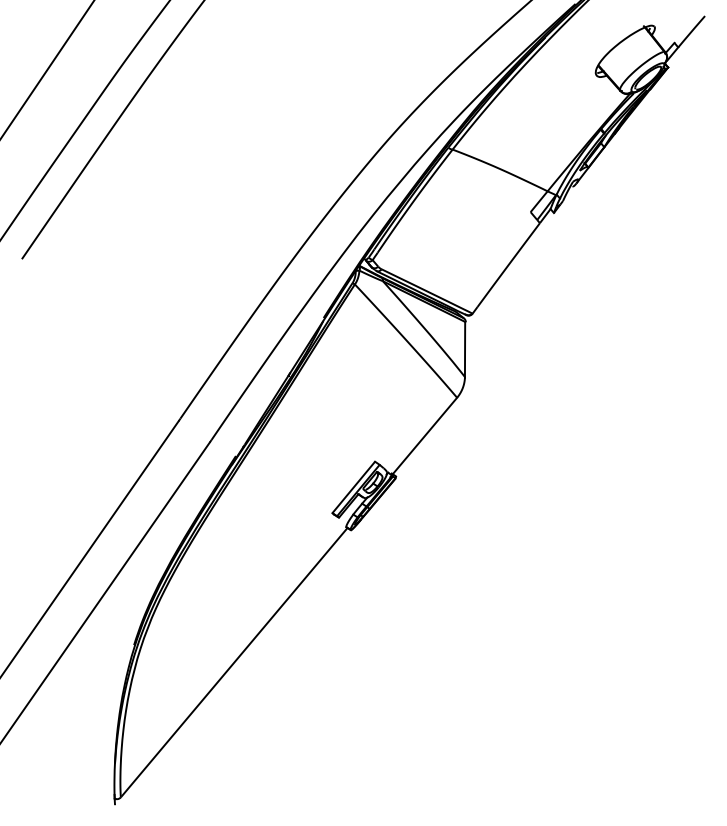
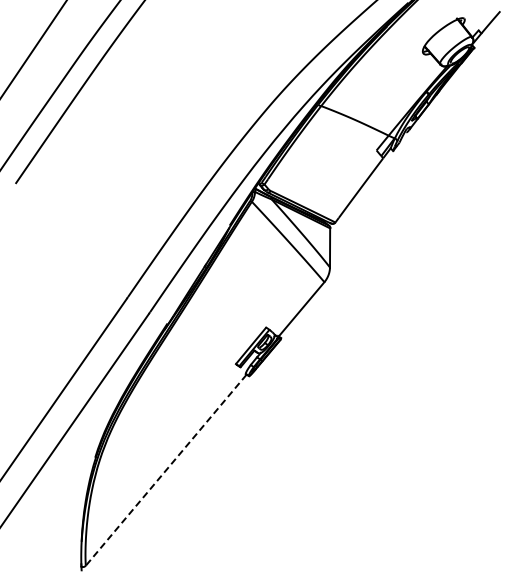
line: (235, 660) -> (167, 468), solid -> dashed

